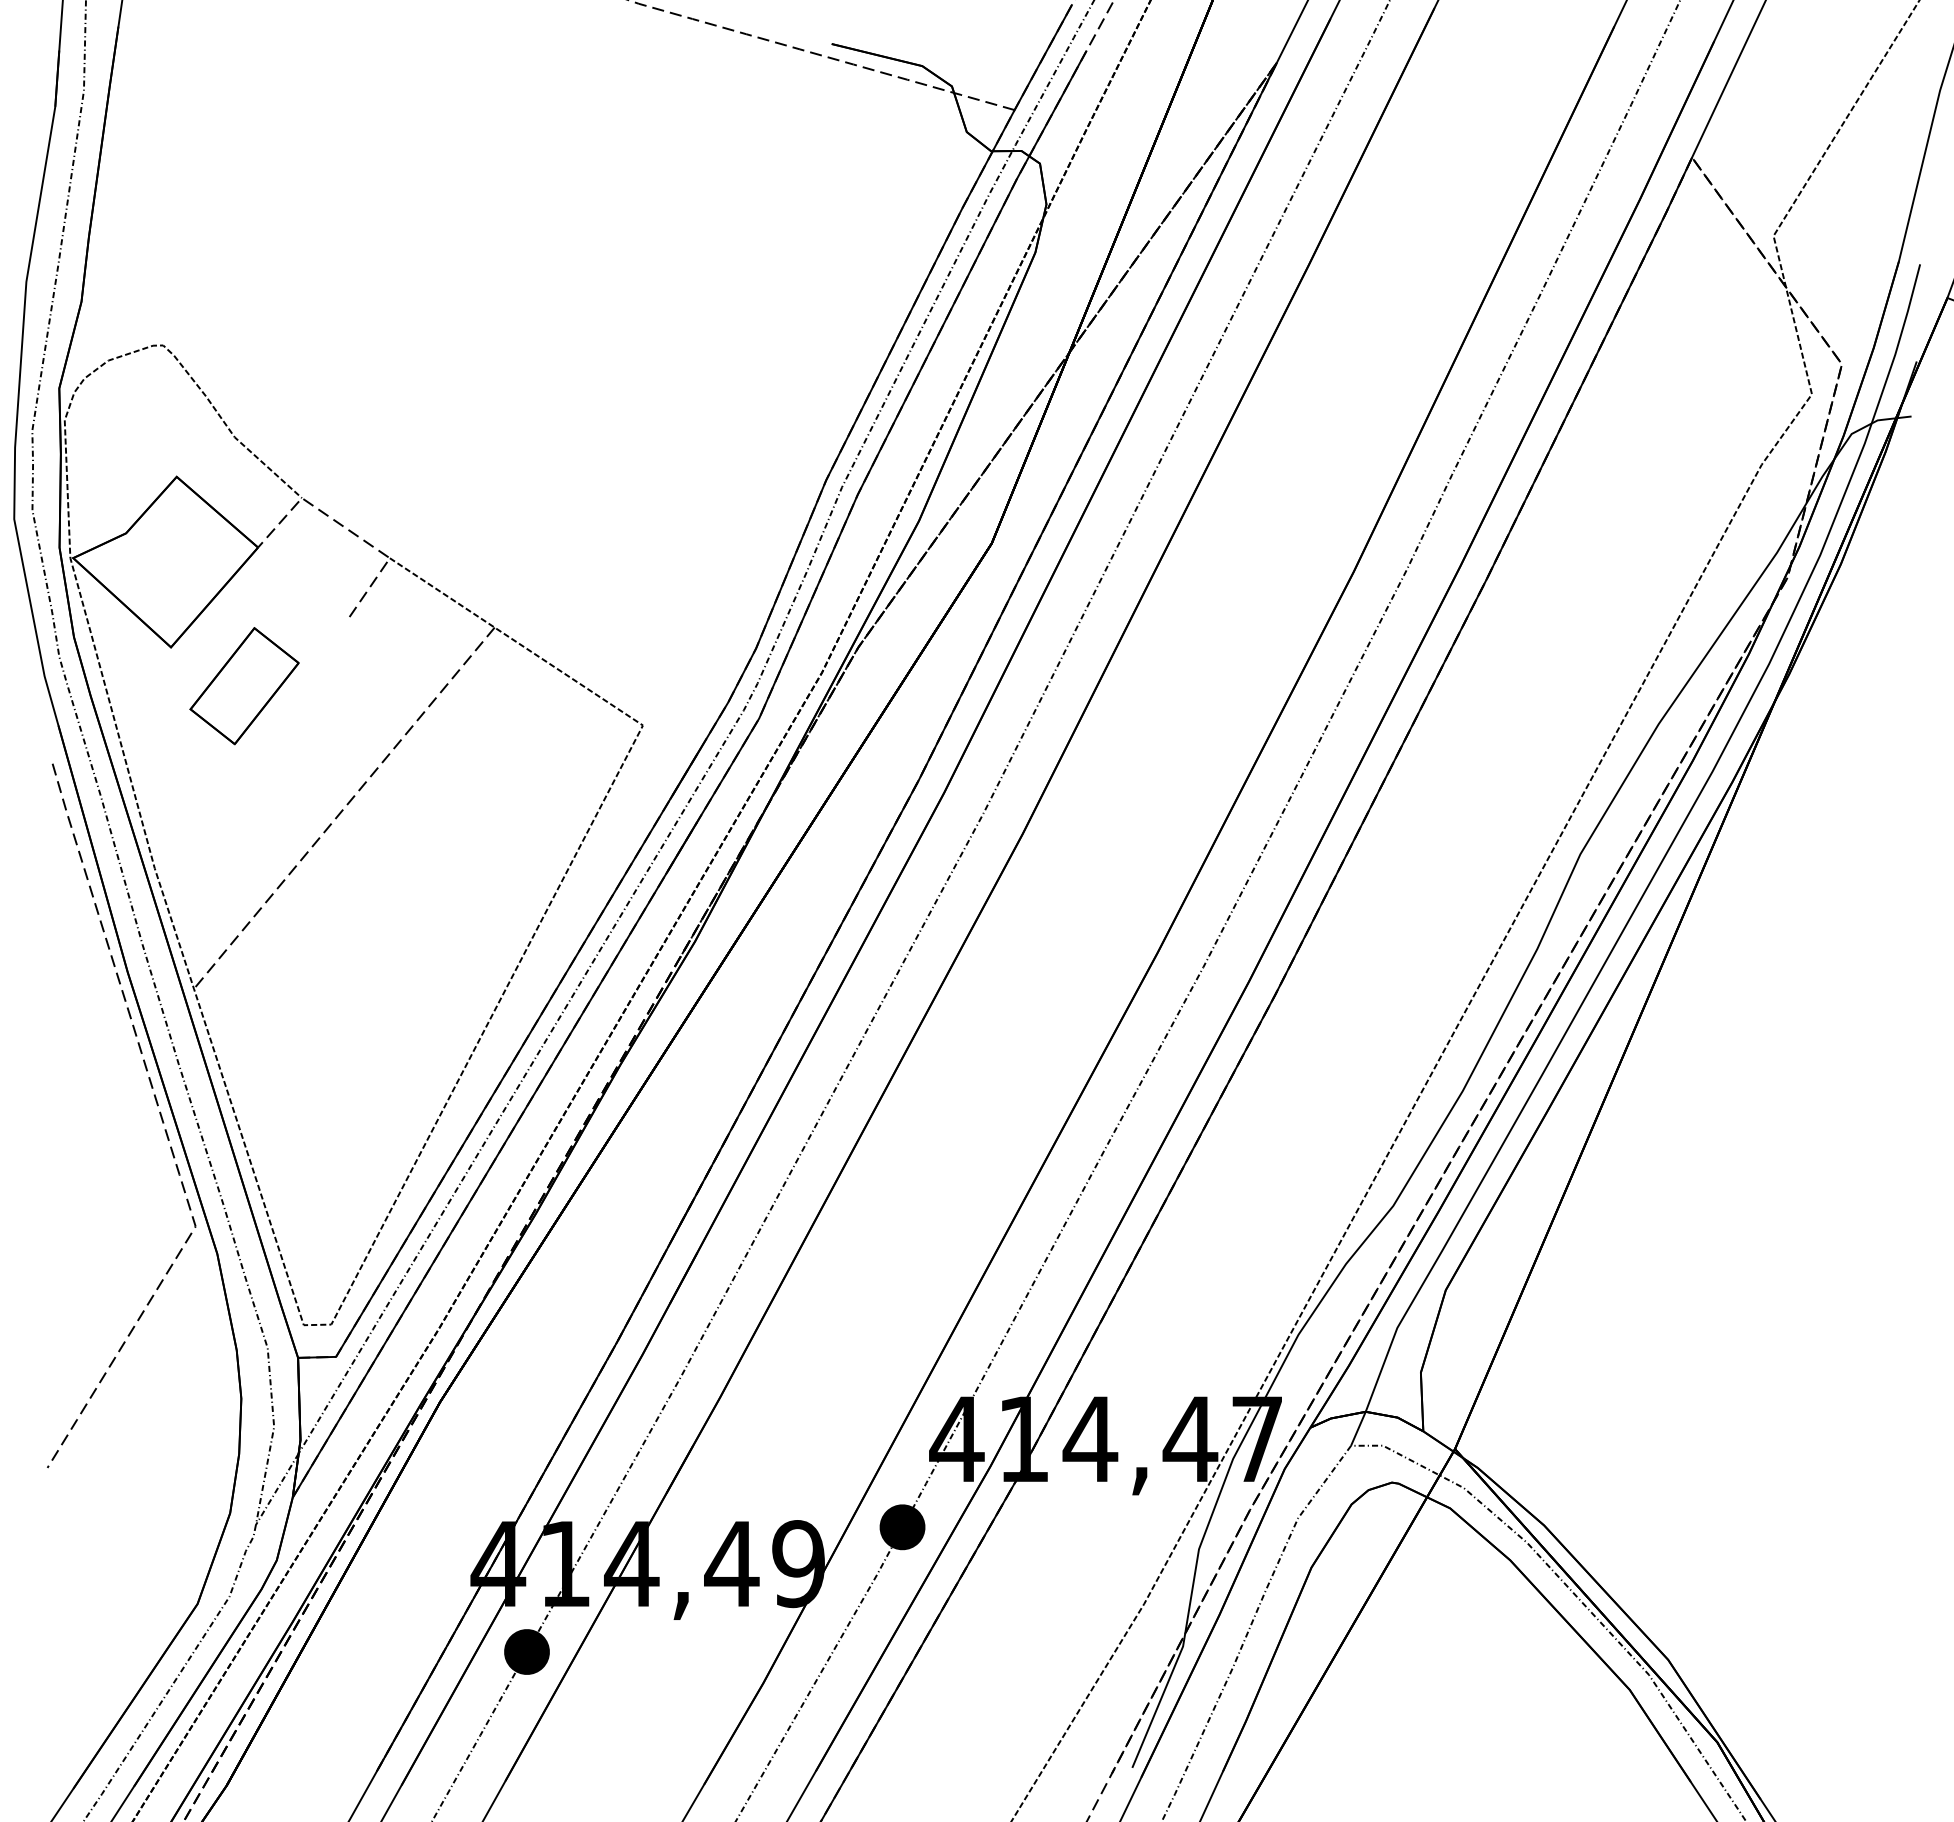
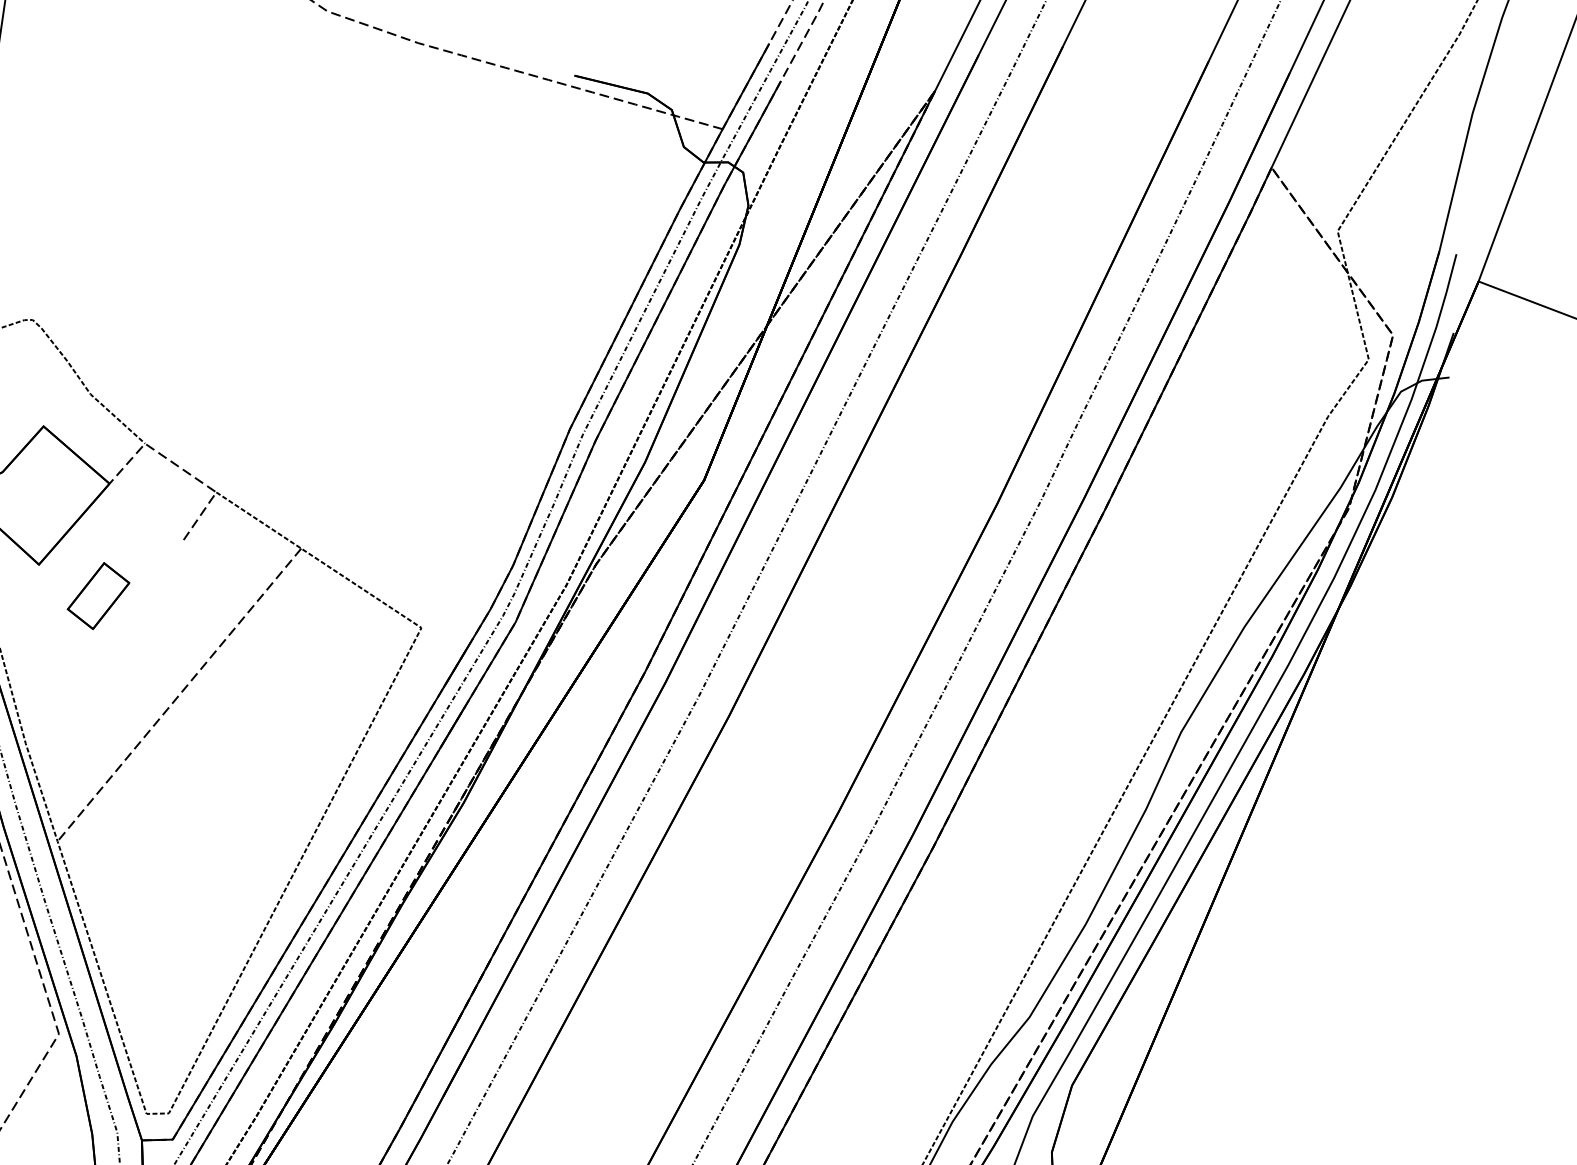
part: (244, 686) -> (98, 596), size x0.7

